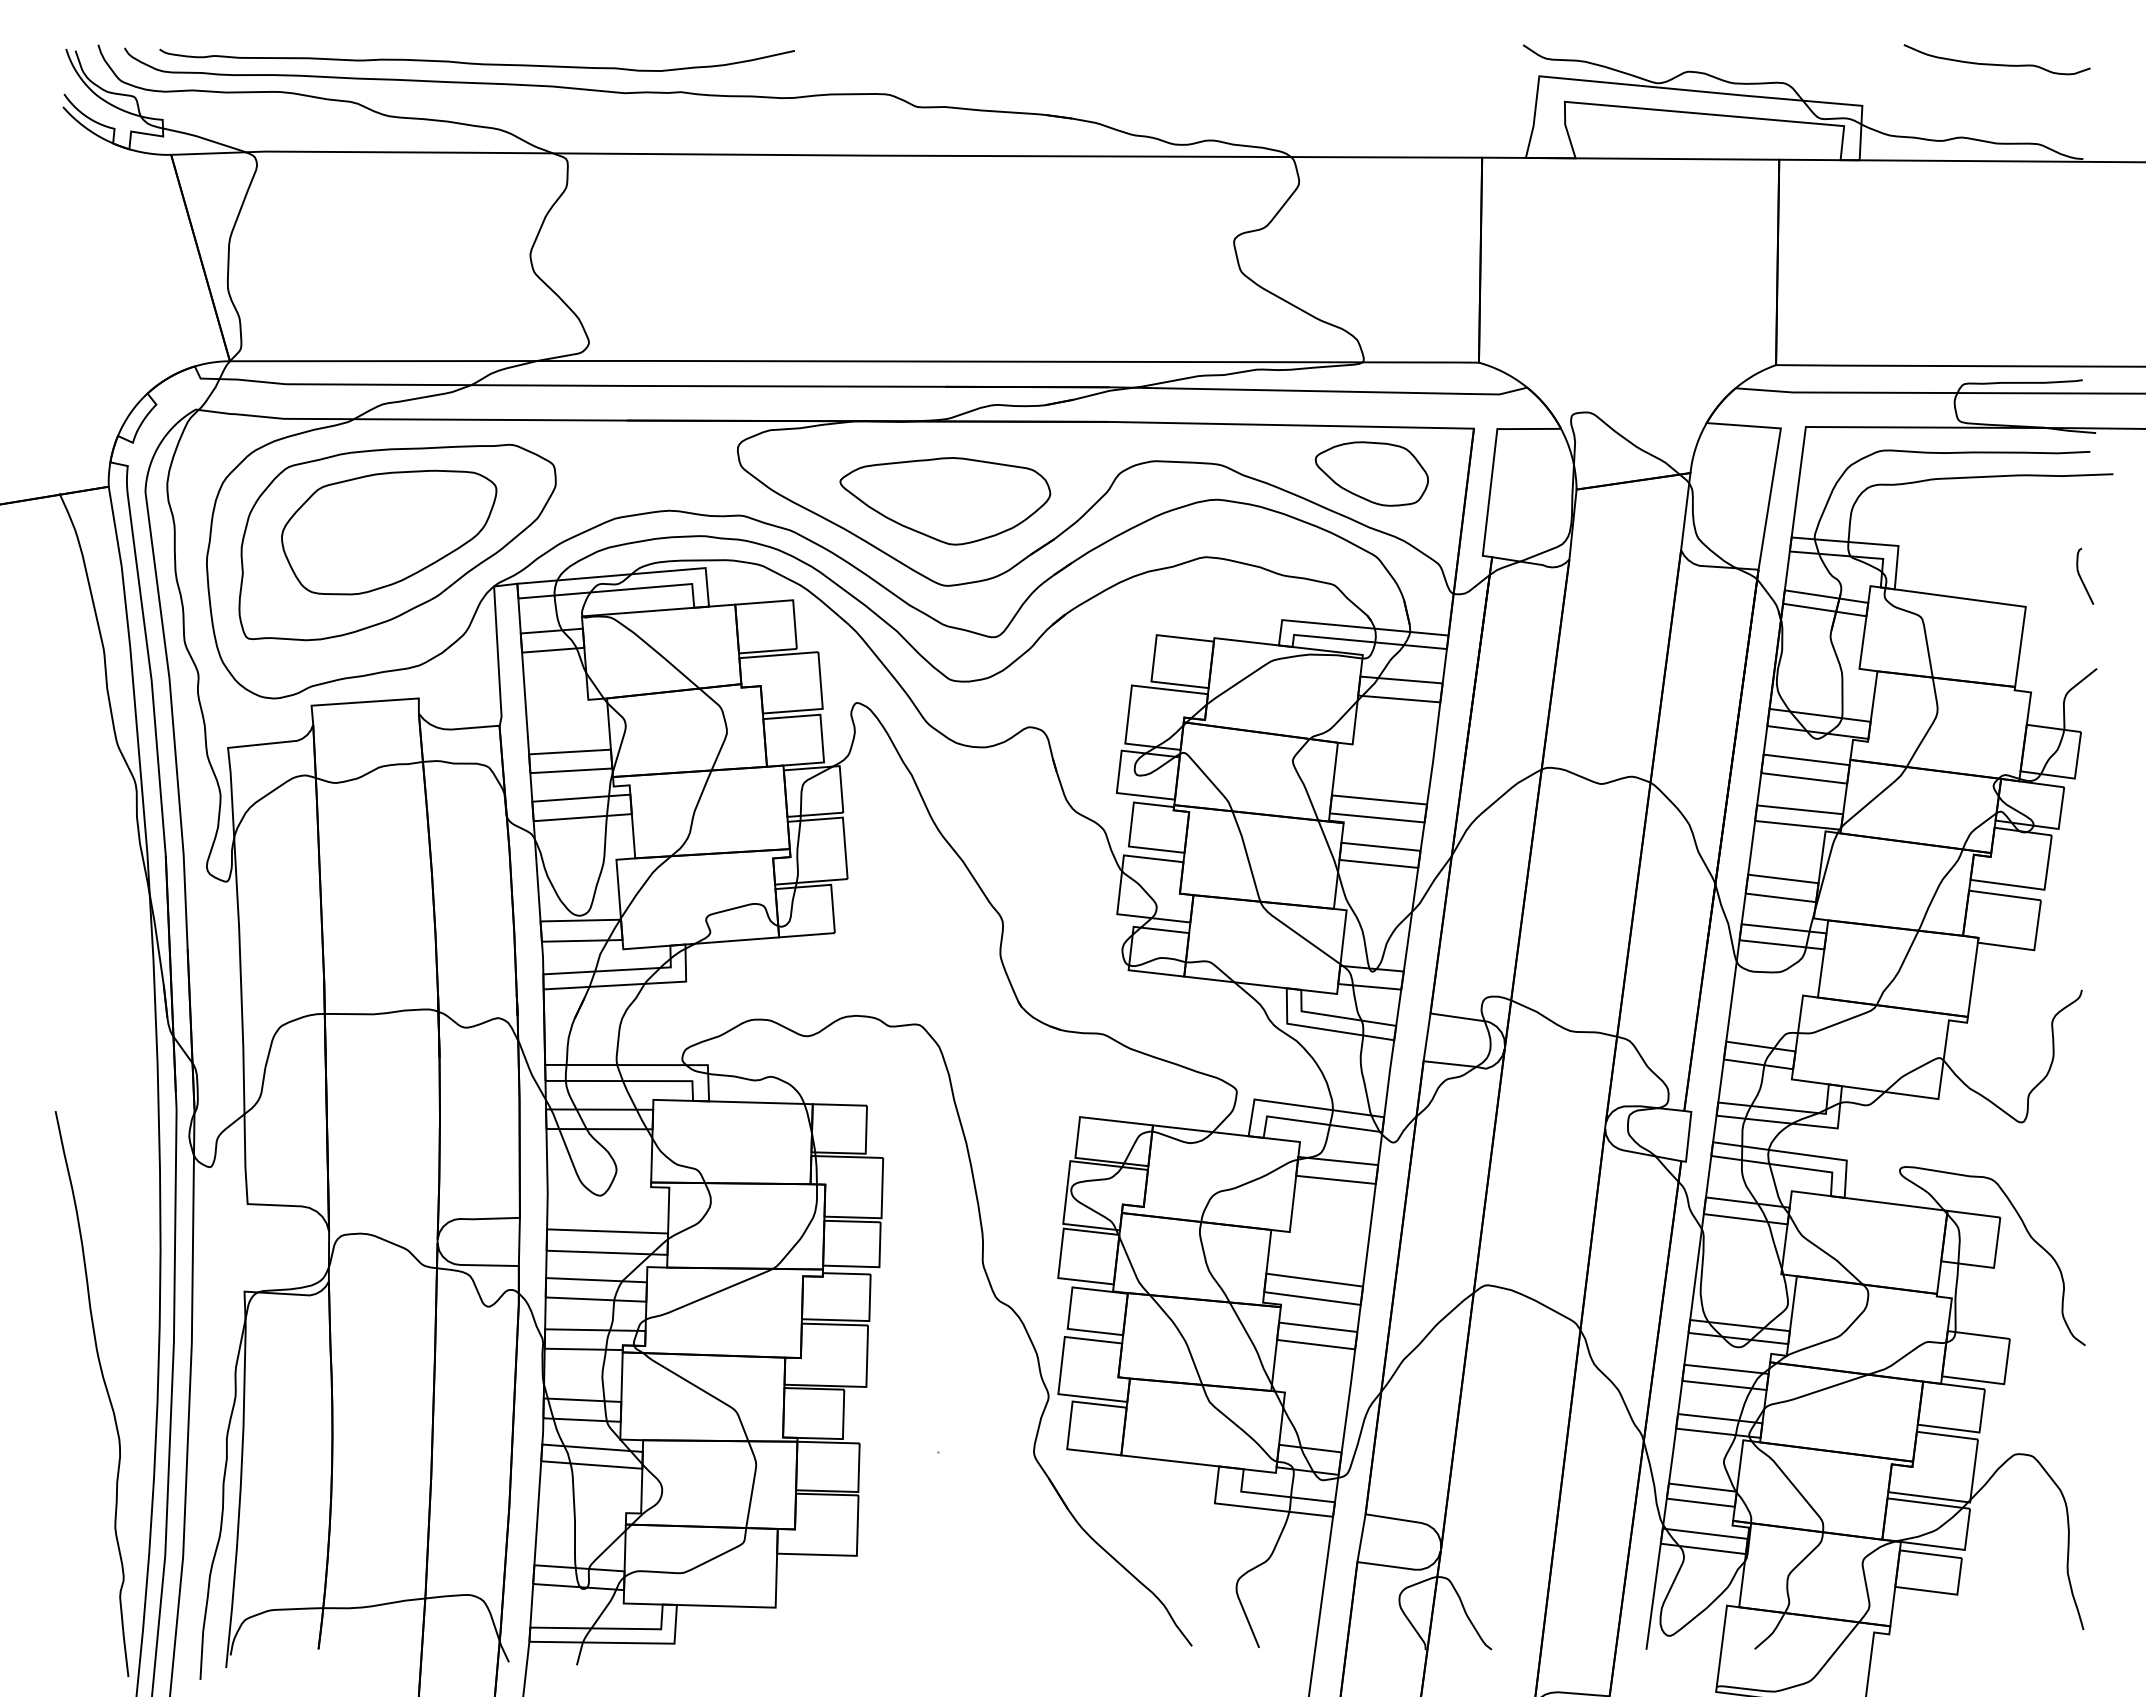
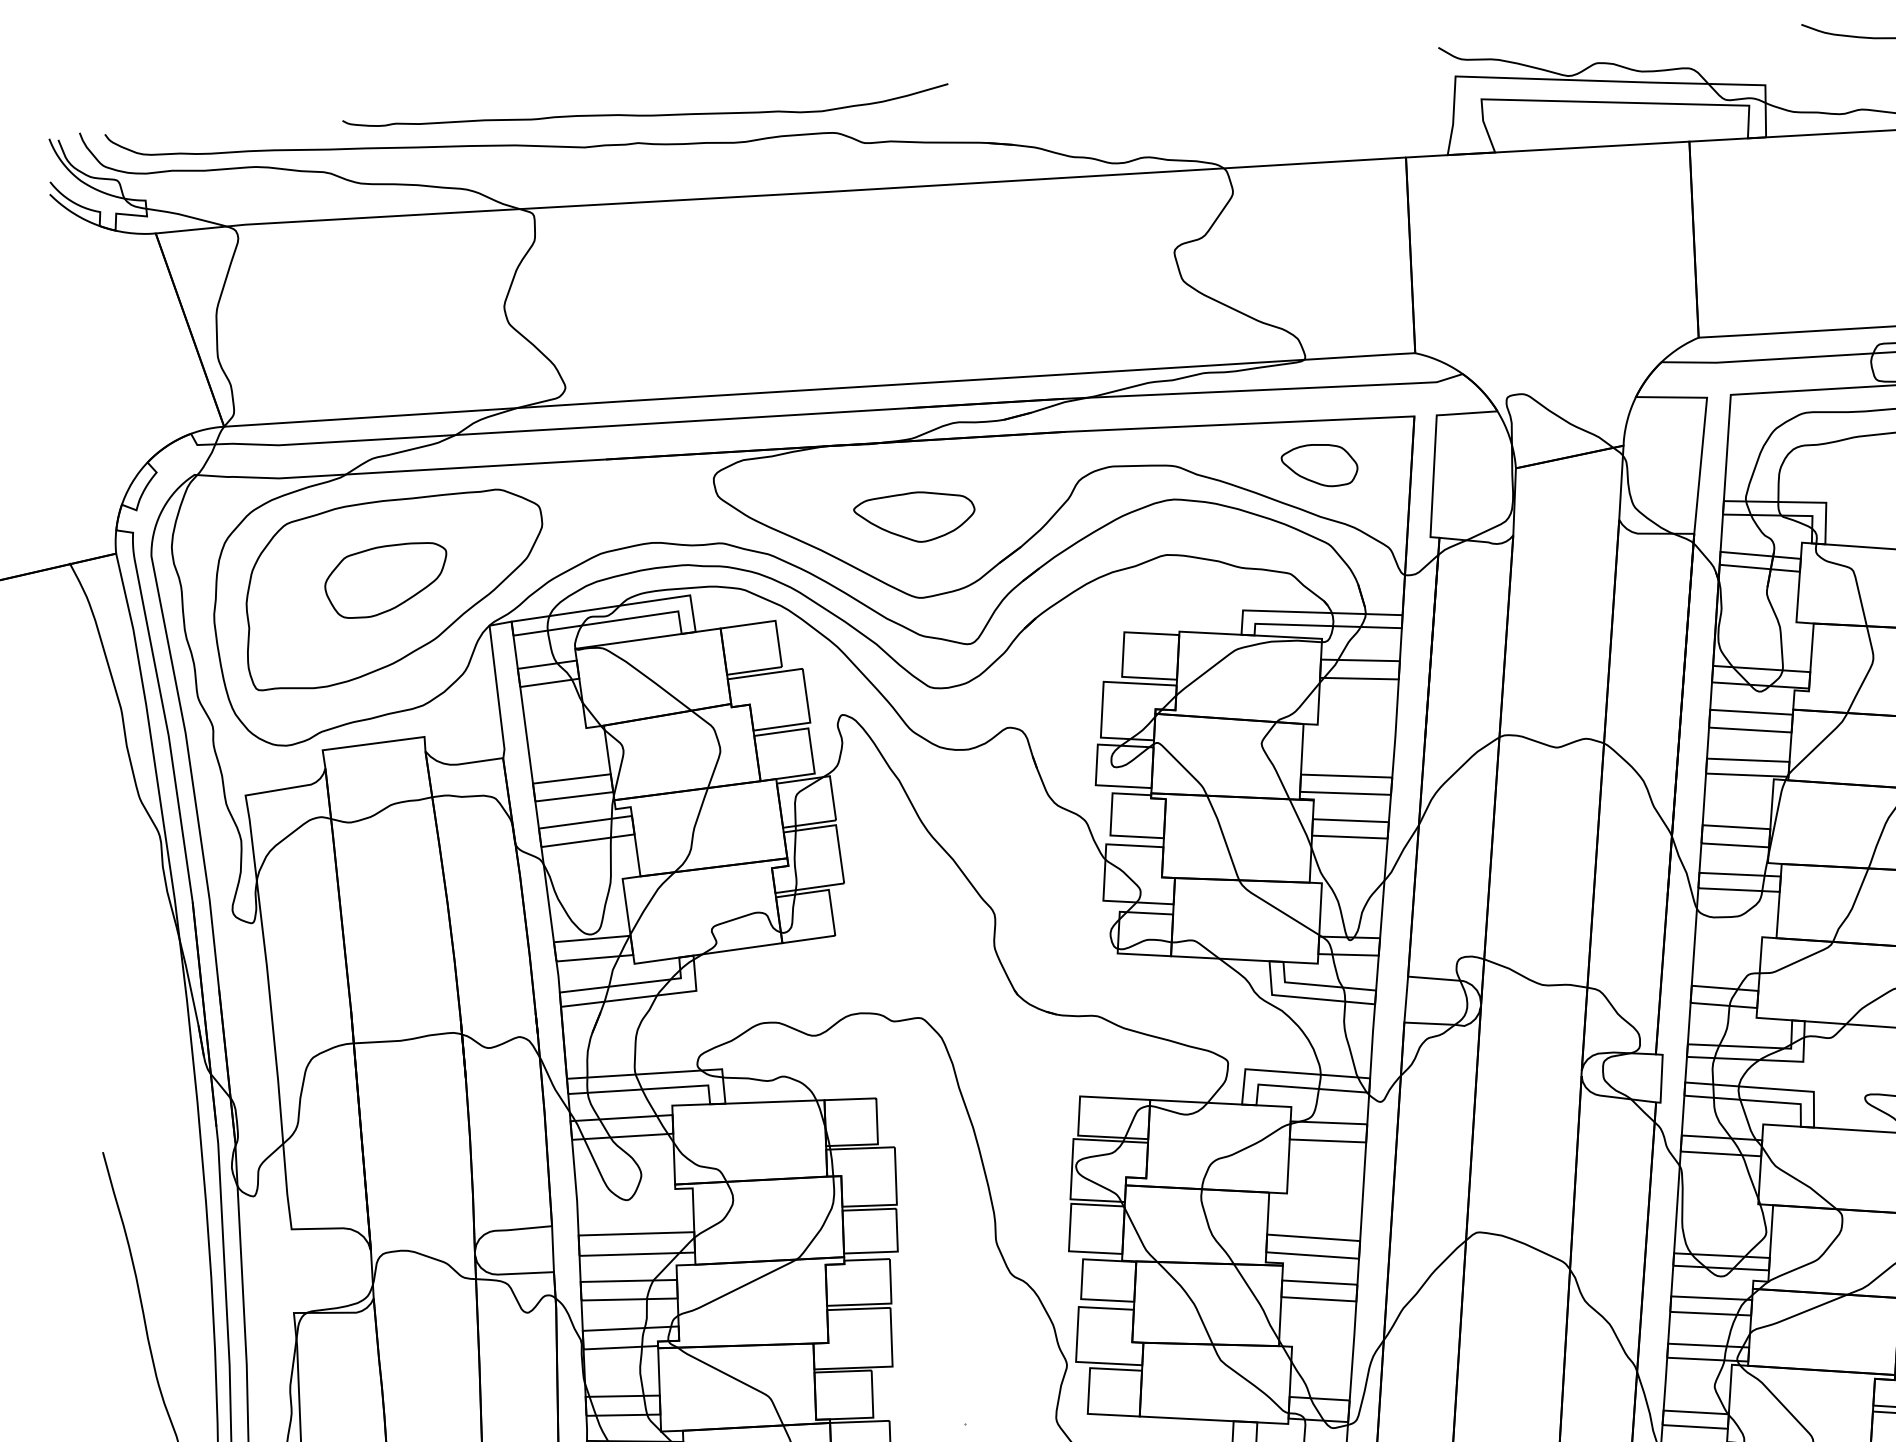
curve: (474, 62) -> (643, 114), moved
part: (1371, 473) -> (1319, 465), size x0.7
part: (945, 501) -> (914, 517), size x0.6
part: (389, 532) -> (386, 580), size x0.6

